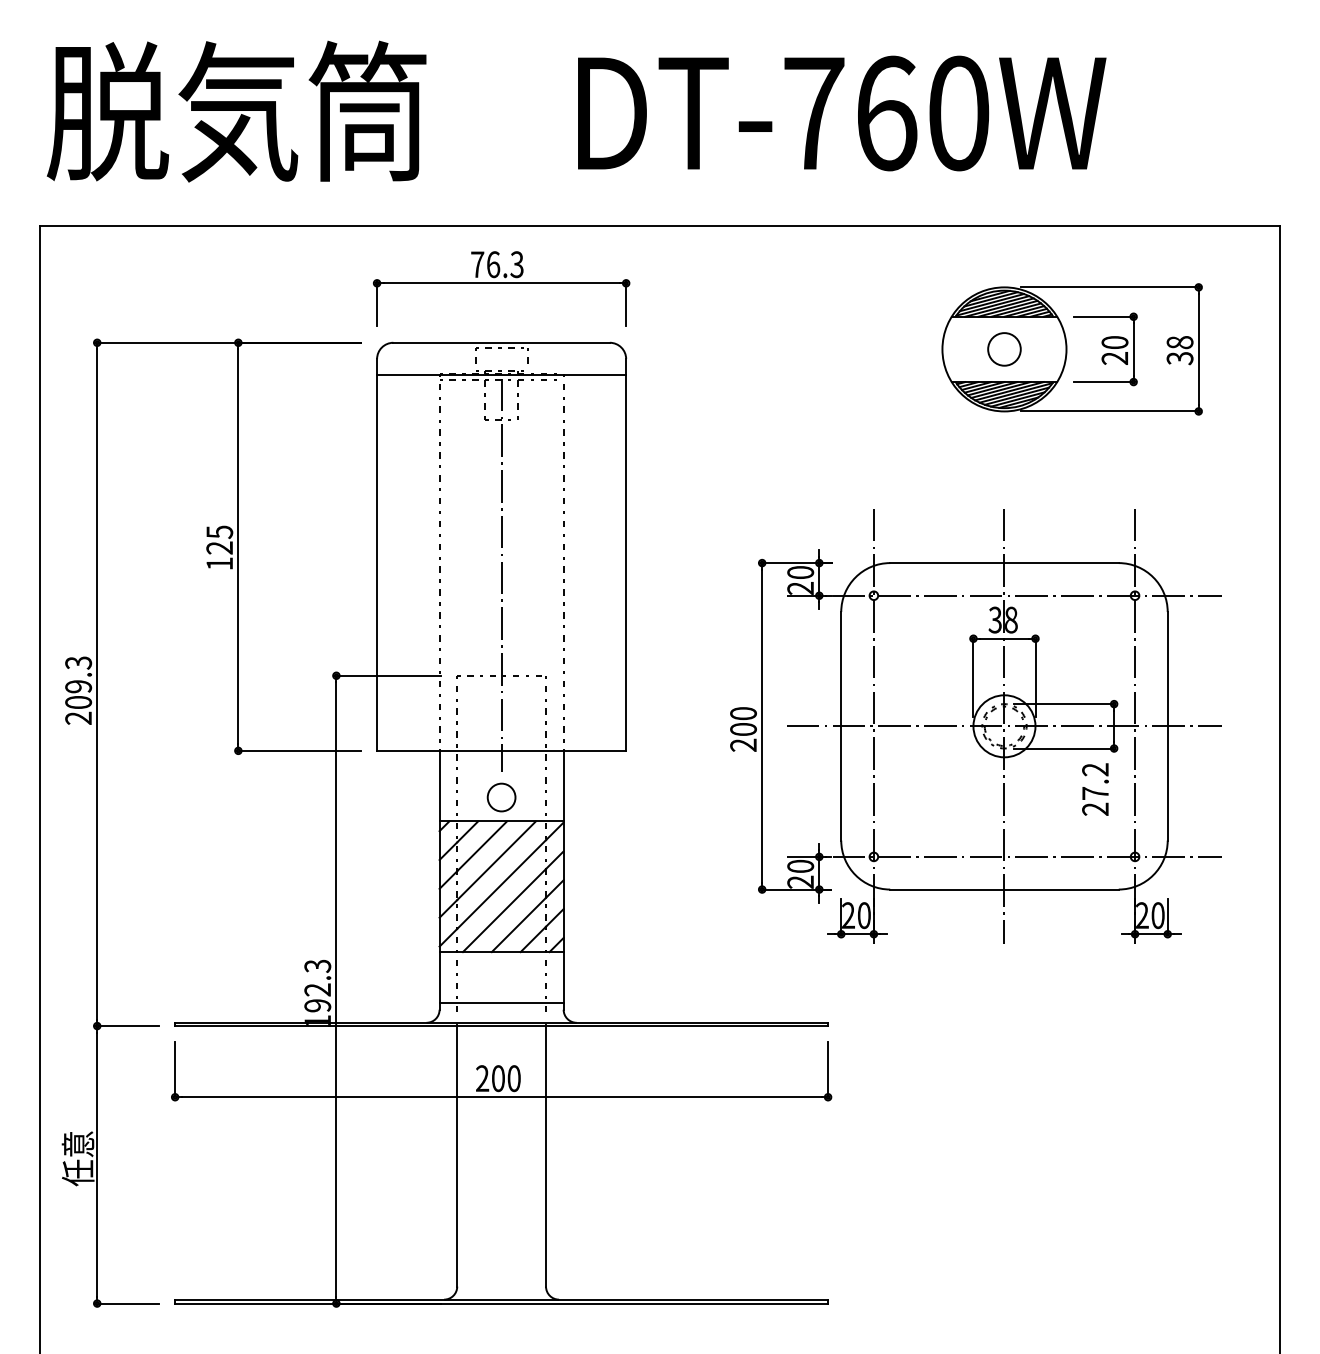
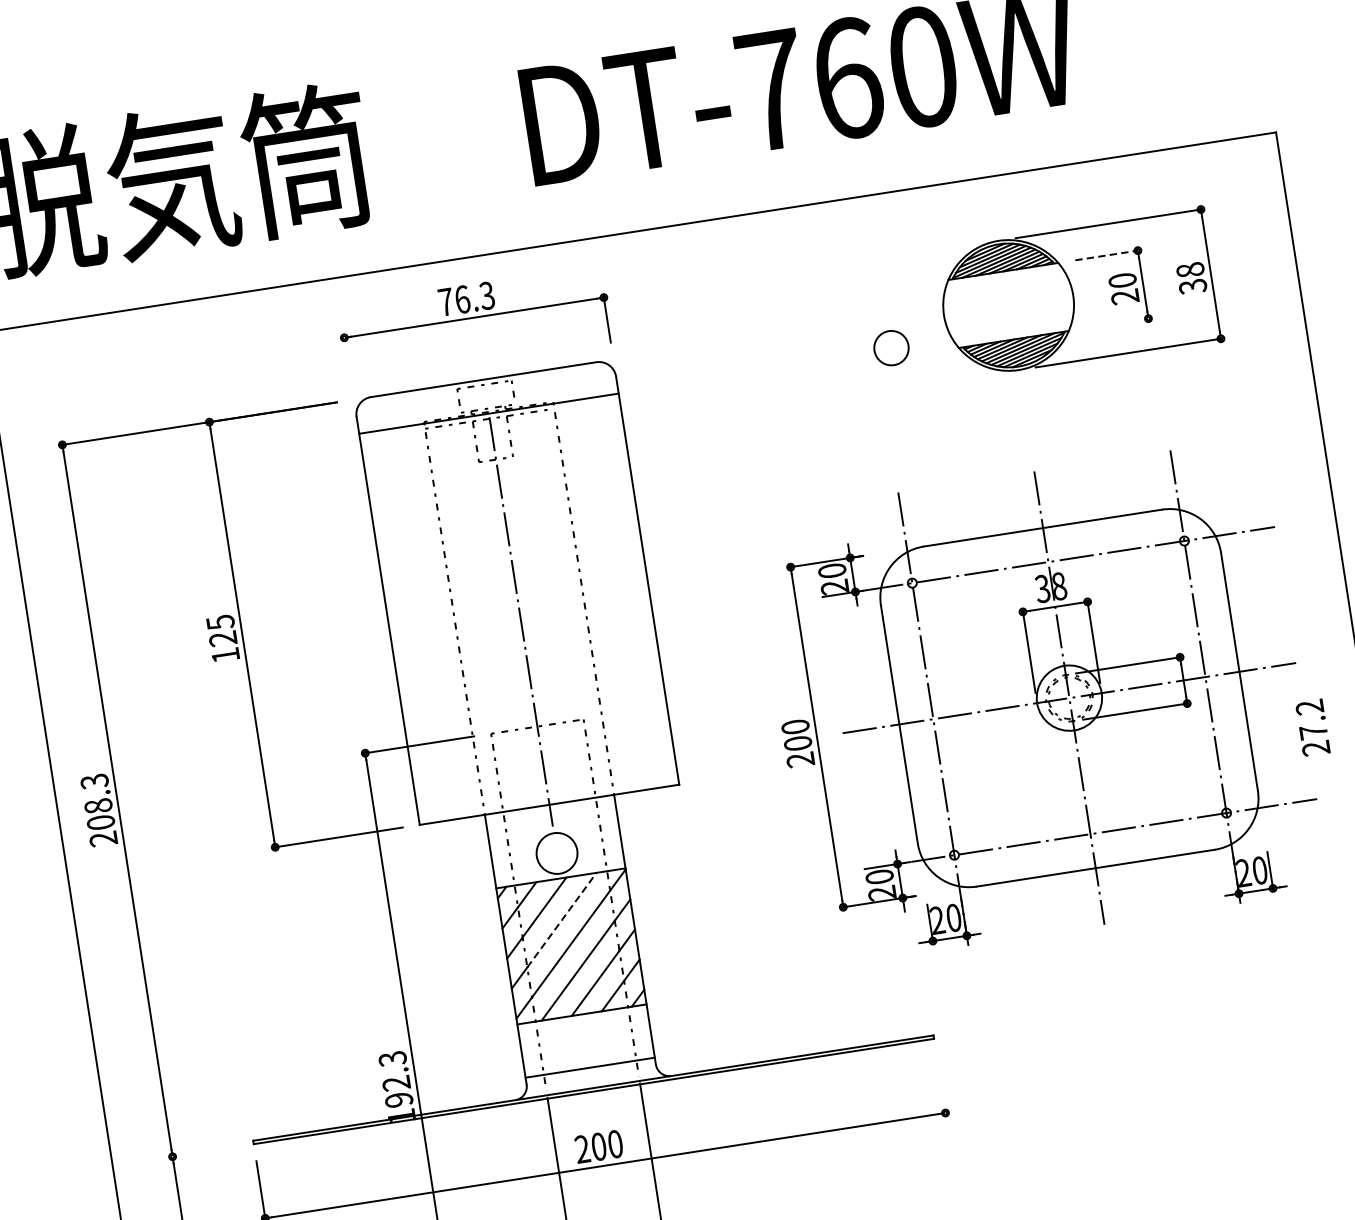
line: (377, 304) -> (348, 359), removed
line: (1104, 316) -> (1107, 255), solid -> dashed
circle: (1004, 349) -> (891, 348), moved
line: (1103, 382) -> (1117, 323), removed
text: (78, 686) -> (98, 805), 209.3 -> 208.3
text: (1095, 789) -> (1312, 727), moved
circle: (501, 797) -> (556, 853), size x1.4
line: (496, 860) -> (561, 919), solid -> dashed
line: (127, 1026) -> (204, 1152), removed
line: (828, 1069) -> (941, 1084), removed

